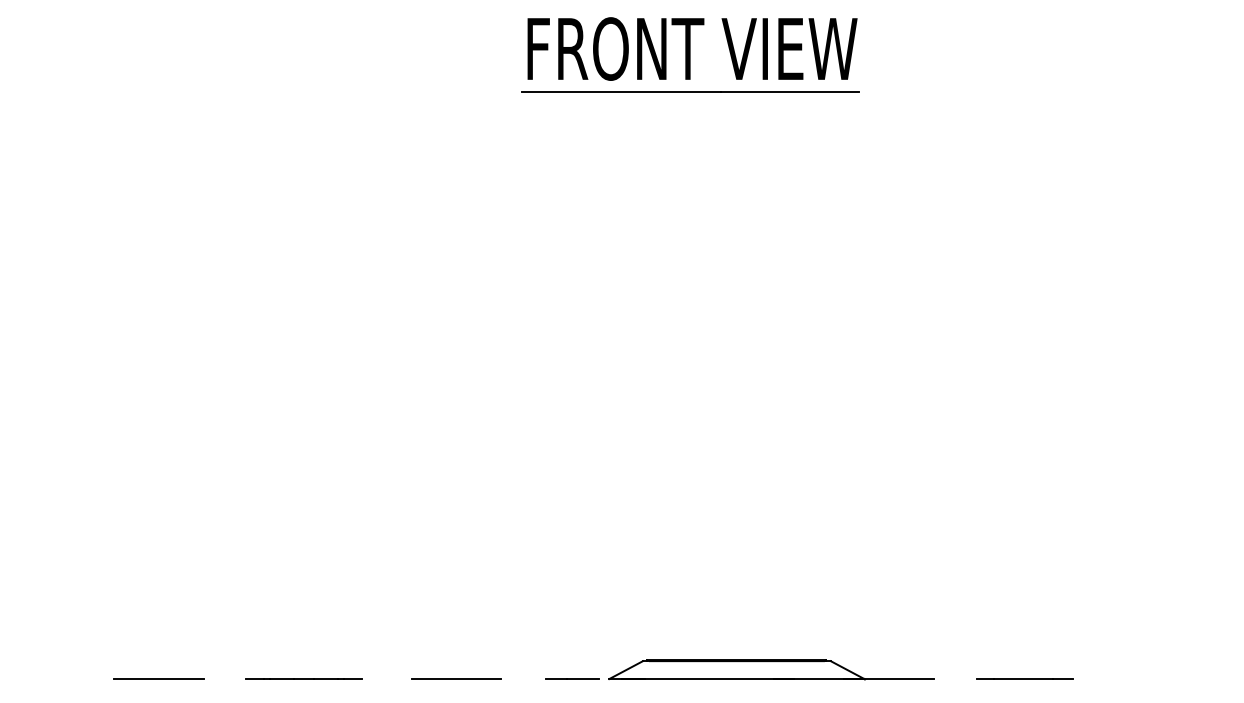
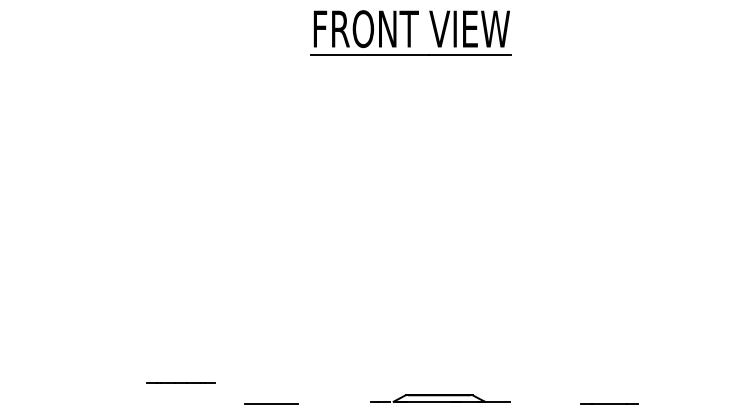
part: (740, 670) -> (440, 398), size x0.6
line: (303, 678) -> (180, 382), moved
line: (158, 680) -> (94, 404), removed

